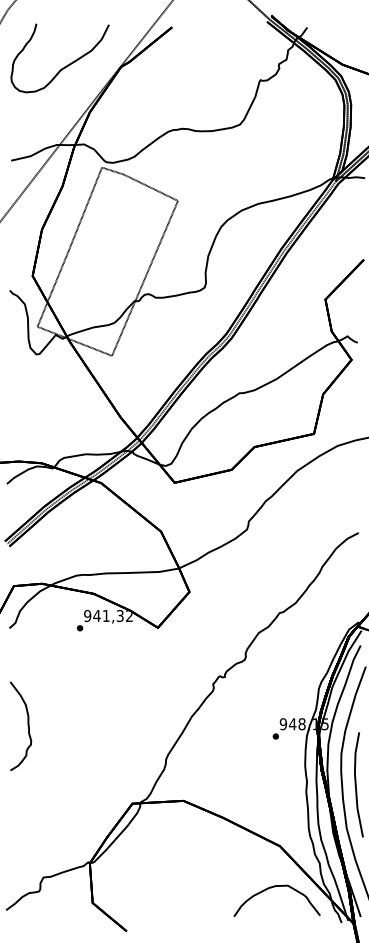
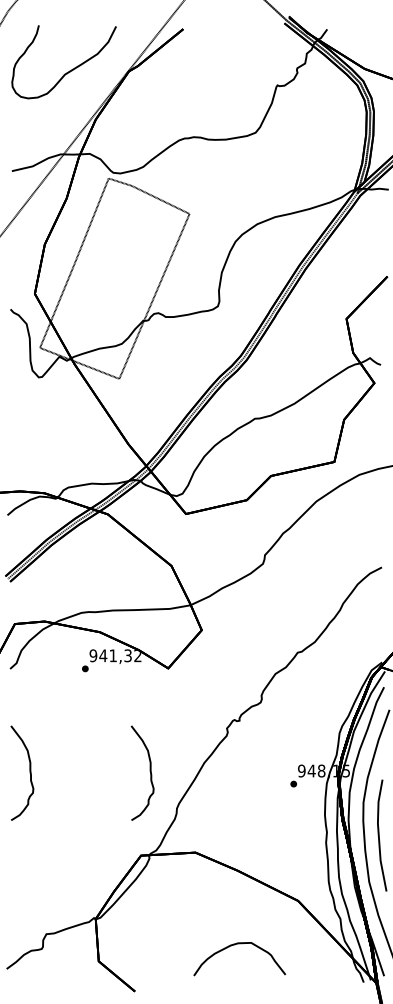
curve: (140, 726) -> (149, 773), added
curve: (271, 888) -> (233, 945), moved

